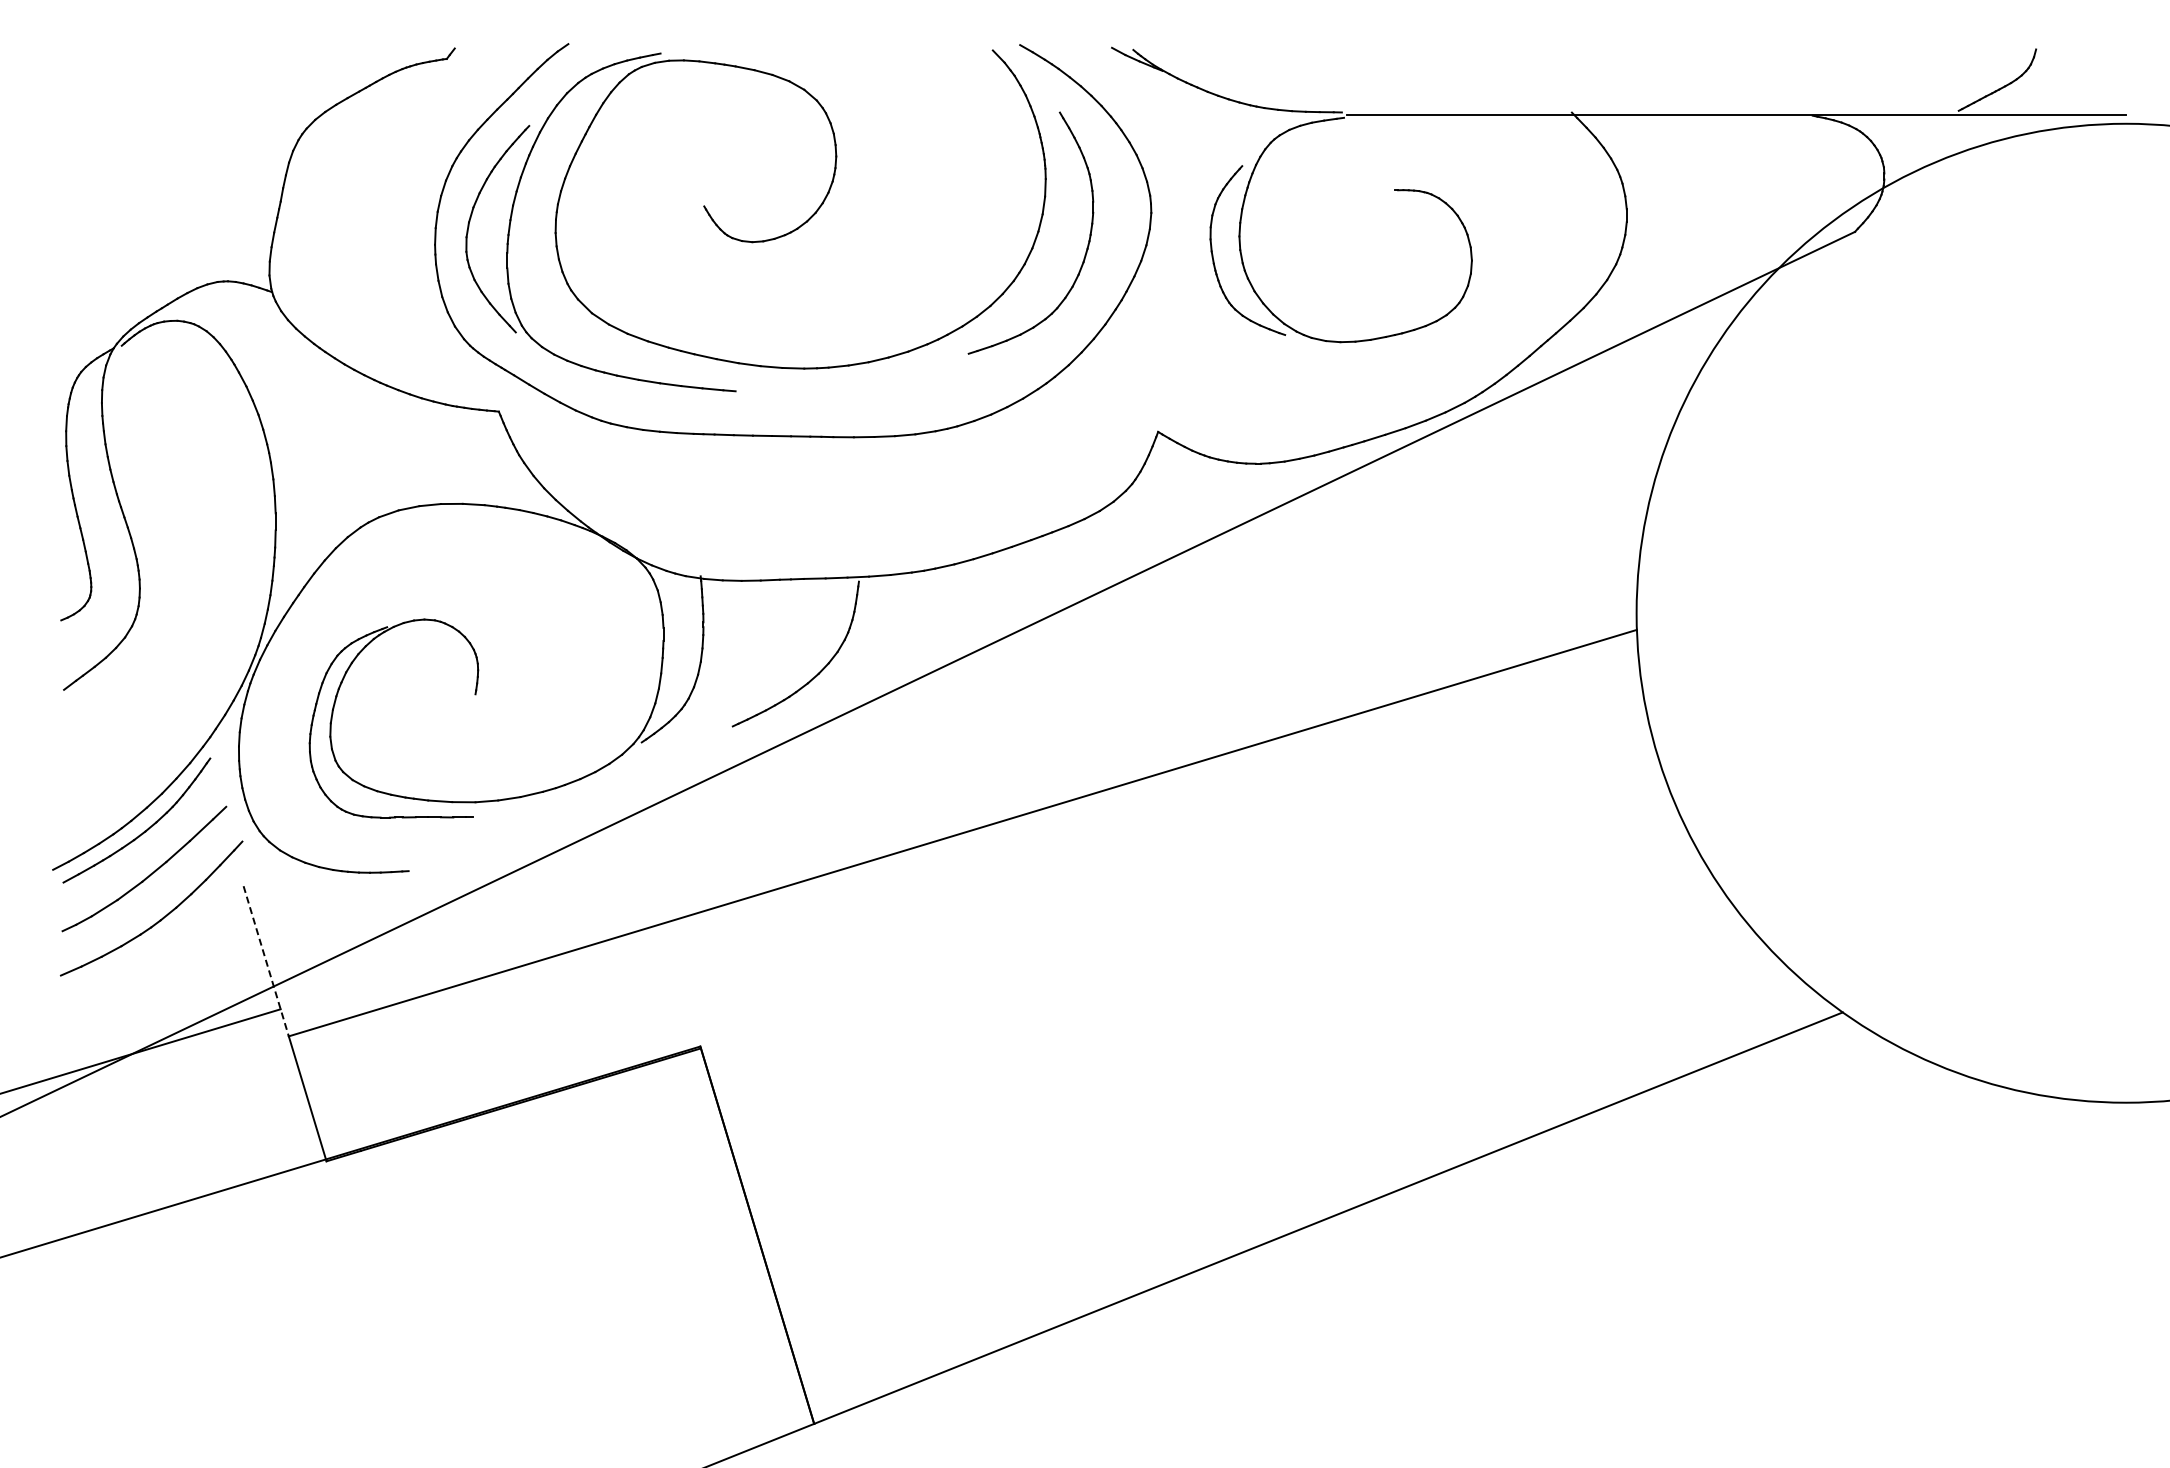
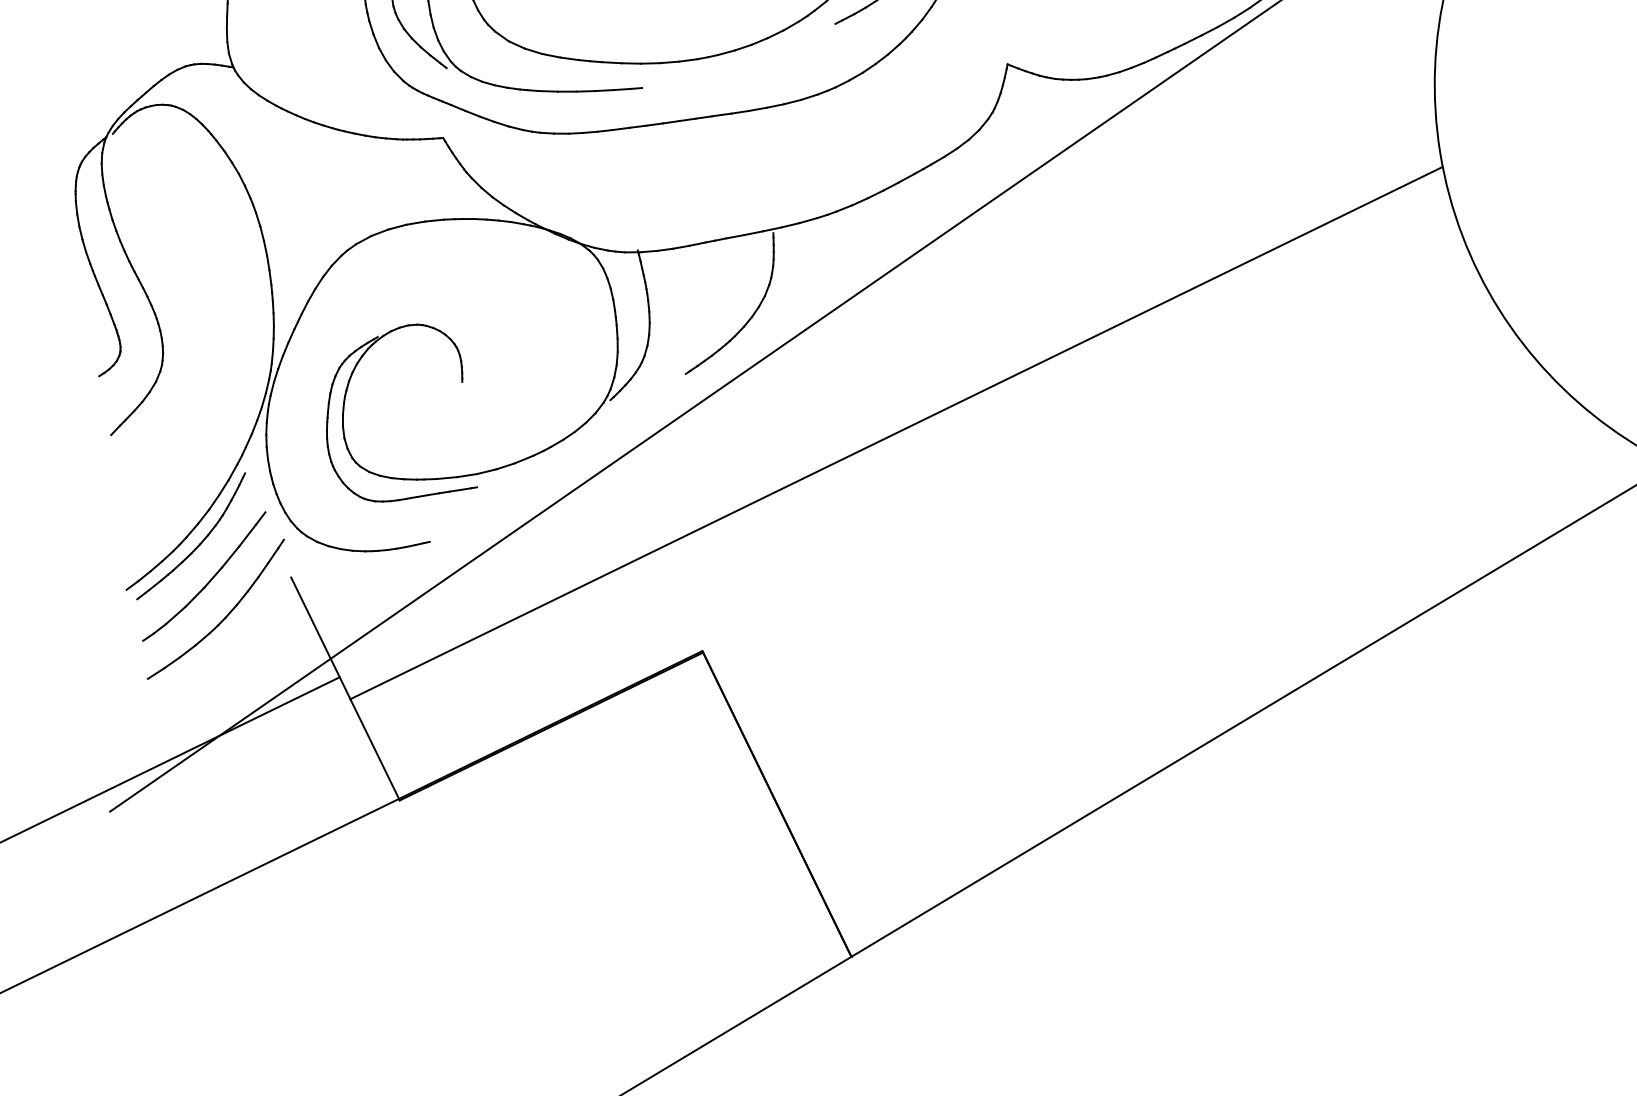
line: (266, 961) -> (321, 638), dashed -> solid

